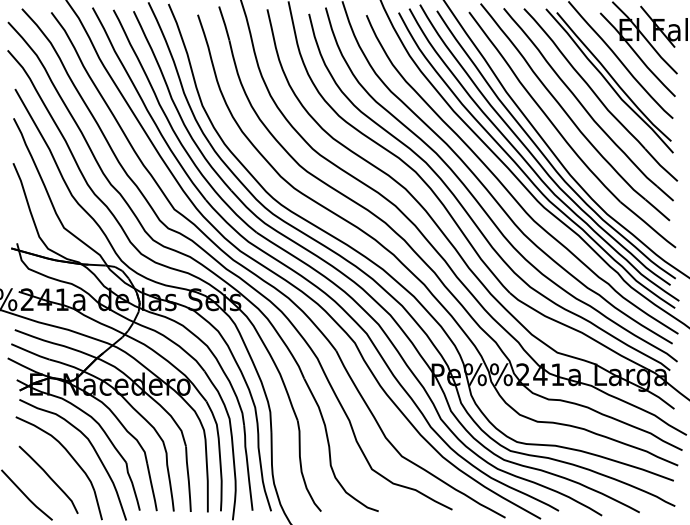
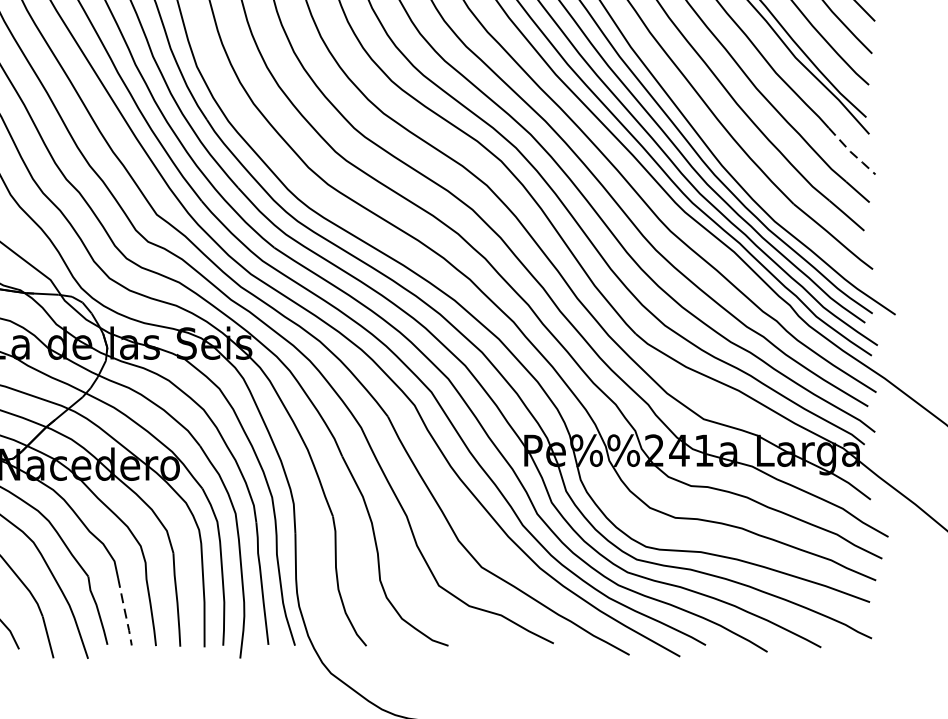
line: (660, 165) -> (850, 151), solid -> dashed
line: (152, 488) -> (125, 613), solid -> dashed

